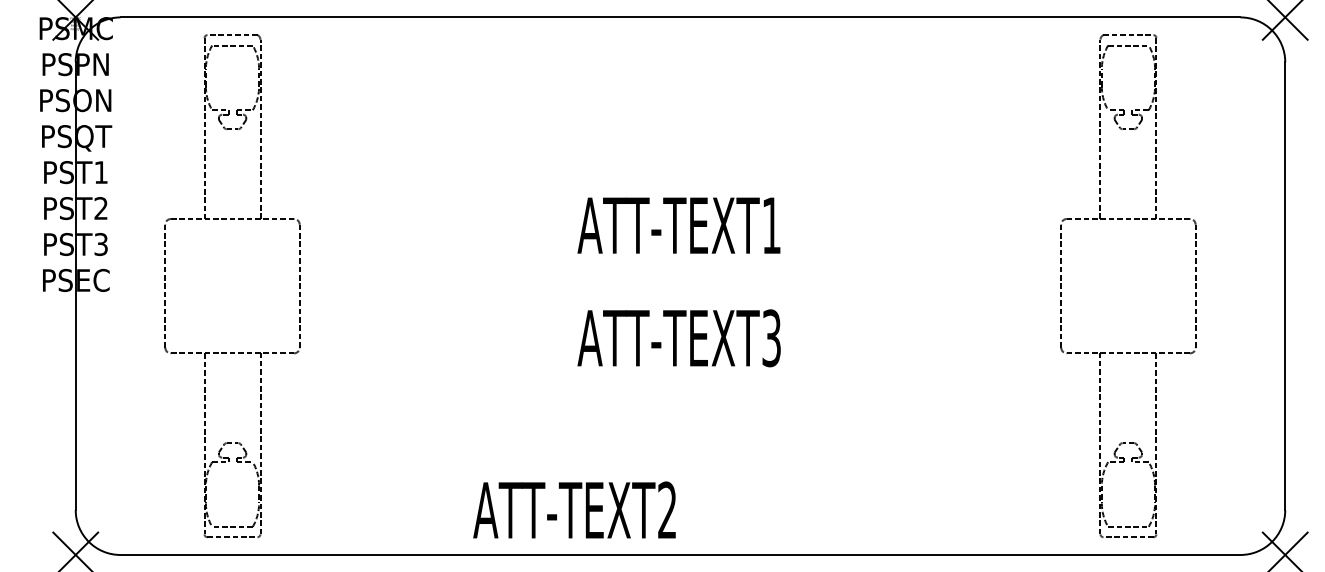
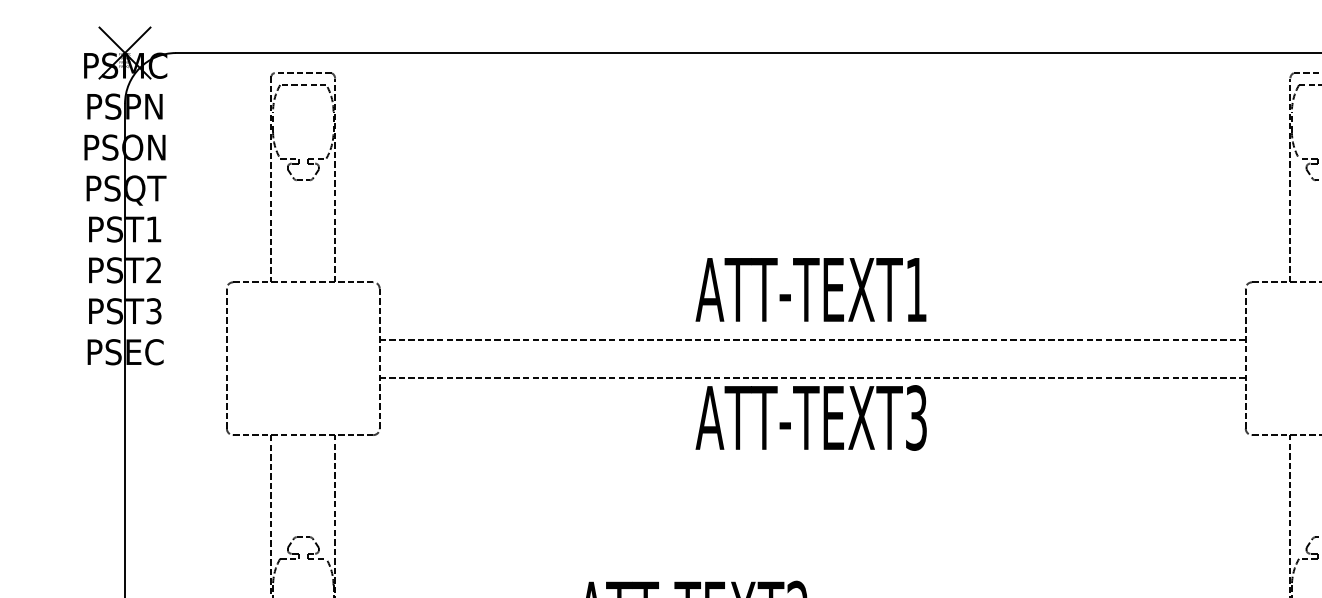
line: (680, 269) -> (812, 339), added
line: (680, 302) -> (812, 377), added

